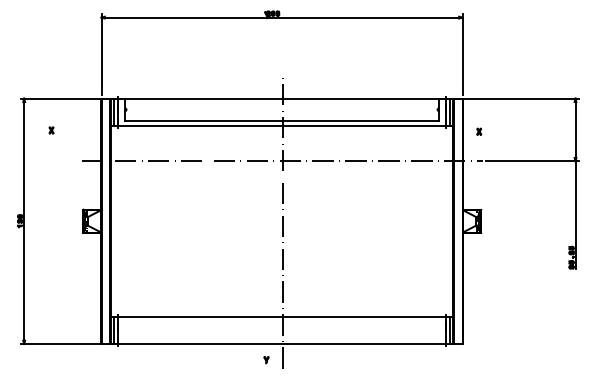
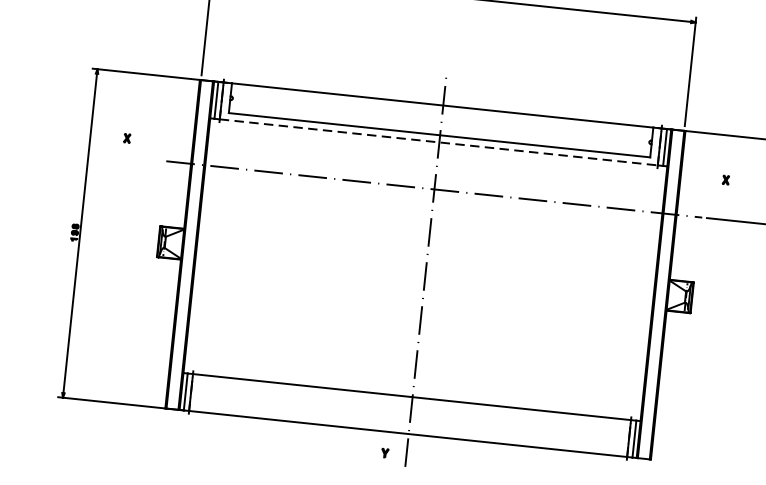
line: (282, 126) -> (439, 142), solid -> dashed
part: (51, 130) -> (127, 138), moved
part: (479, 131) -> (726, 179), moved

